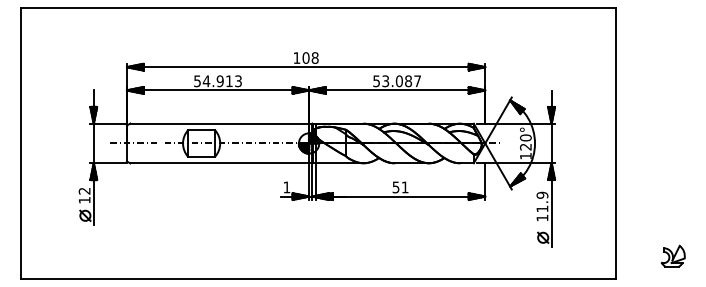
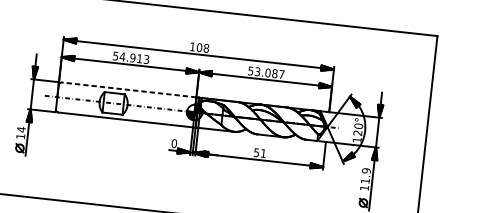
line: (219, 123) -> (128, 89), solid -> dashed
text: (286, 187) -> (174, 143), 1 -> 0
text: (84, 190) -> (21, 129), 12 -> 14

